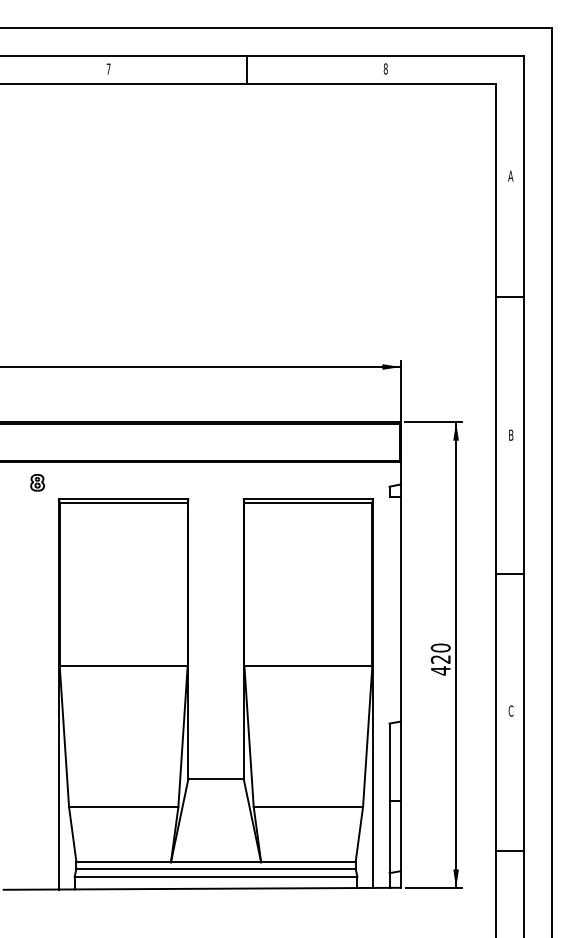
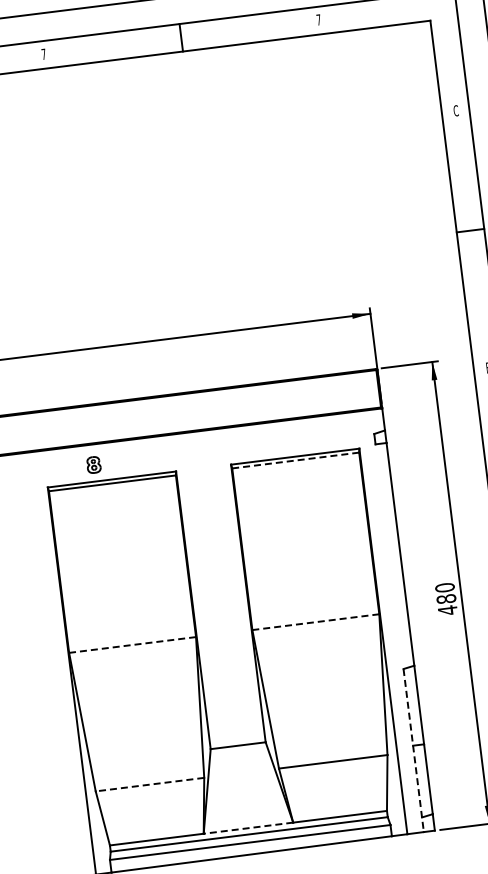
text: (385, 68) -> (318, 19), 8 -> 7
text: (510, 175) -> (455, 110), A -> C
part: (37, 482) -> (93, 464), moved
line: (308, 503) -> (295, 460), solid -> dashed
text: (440, 659) -> (446, 599), 420 -> 480
line: (123, 666) -> (132, 645), solid -> dashed
line: (308, 666) -> (315, 622), solid -> dashed
line: (123, 806) -> (149, 784), solid -> dashed
line: (389, 806) -> (413, 751), solid -> dashed
line: (215, 862) -> (247, 828), solid -> dashed

